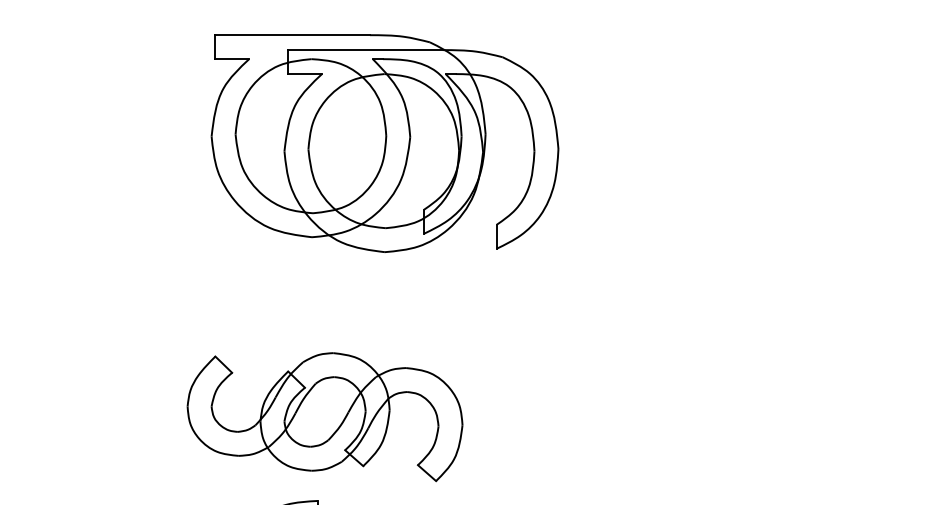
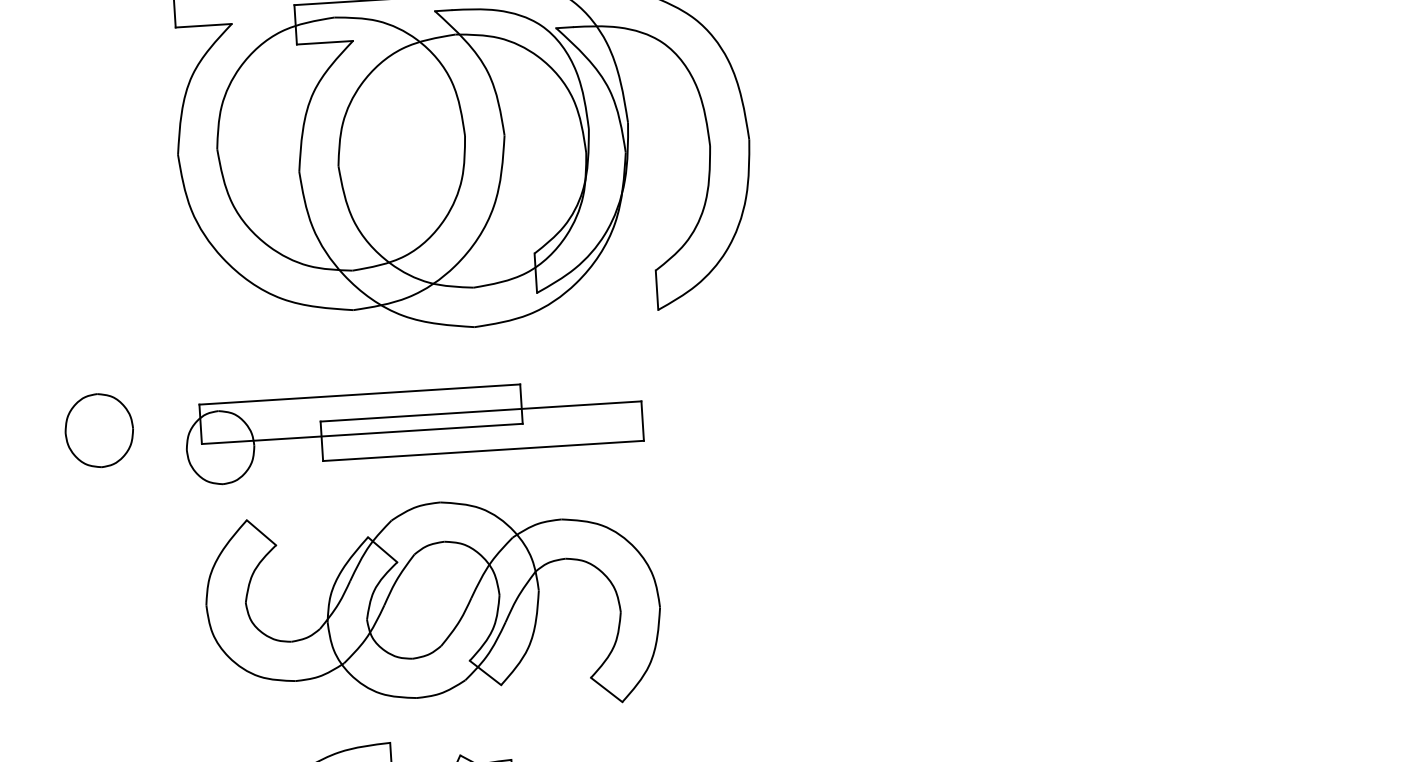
part: (153, 300) -> (99, 430), added
part: (343, 313) -> (413, 432), added
part: (324, 417) -> (432, 609), moved

